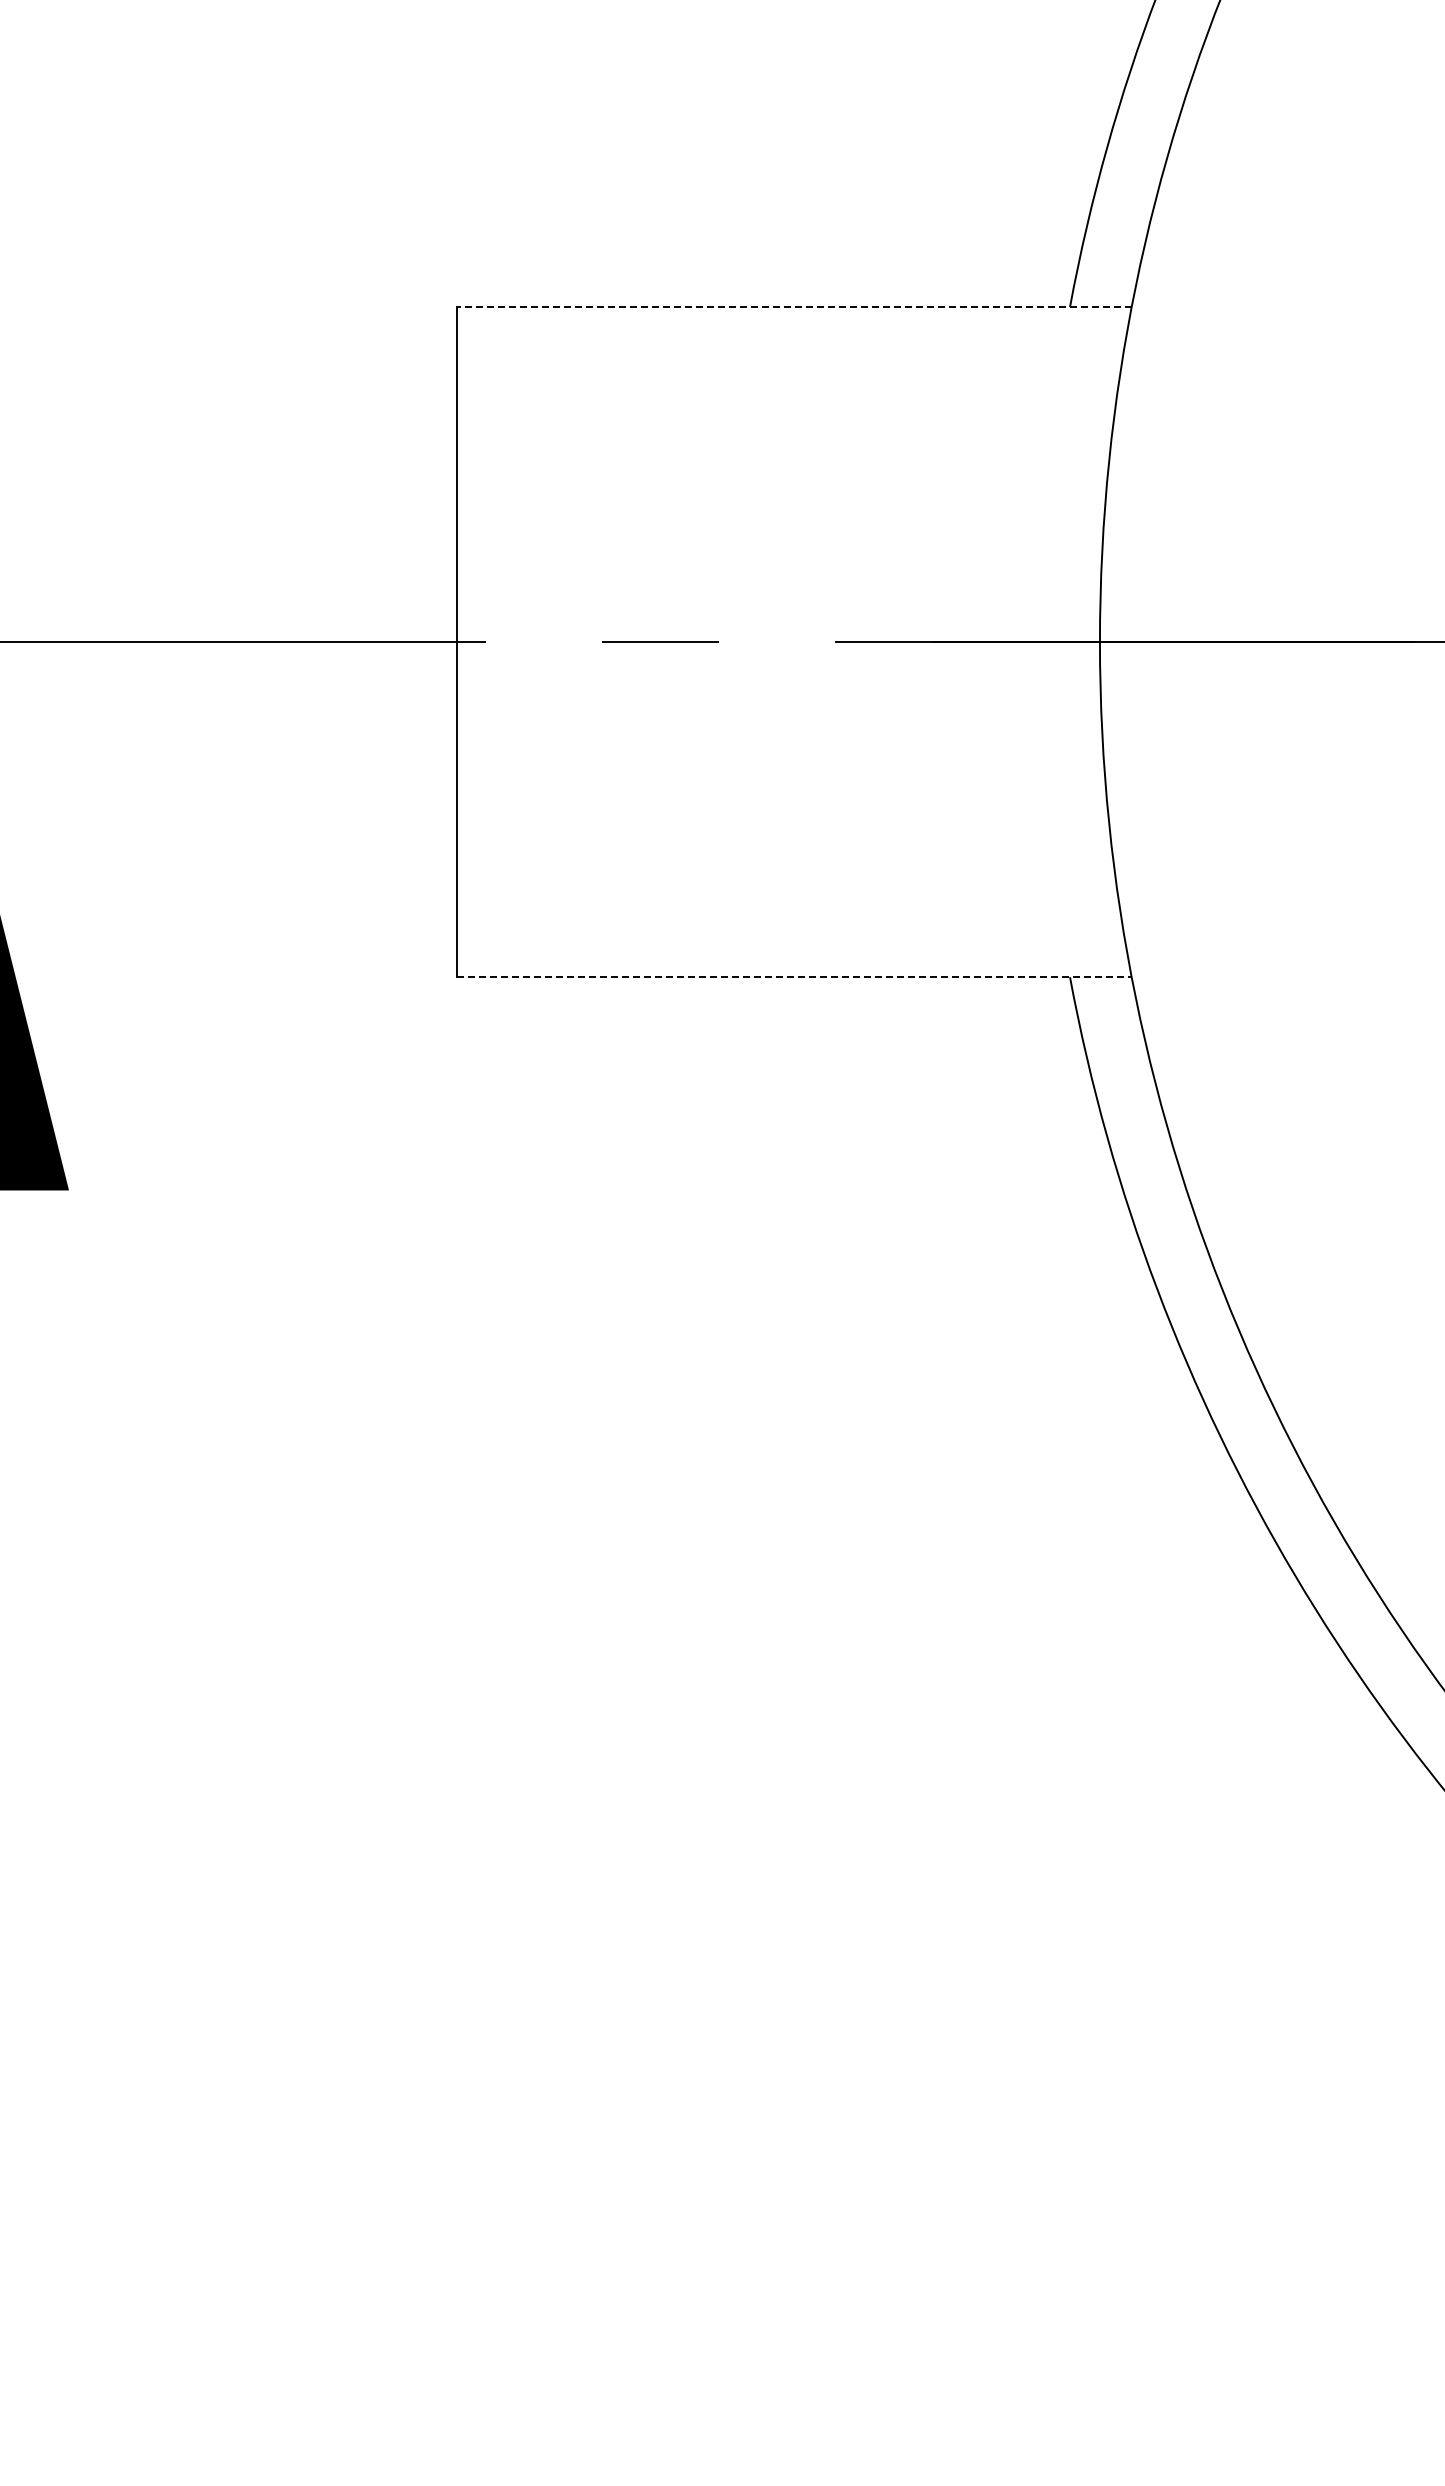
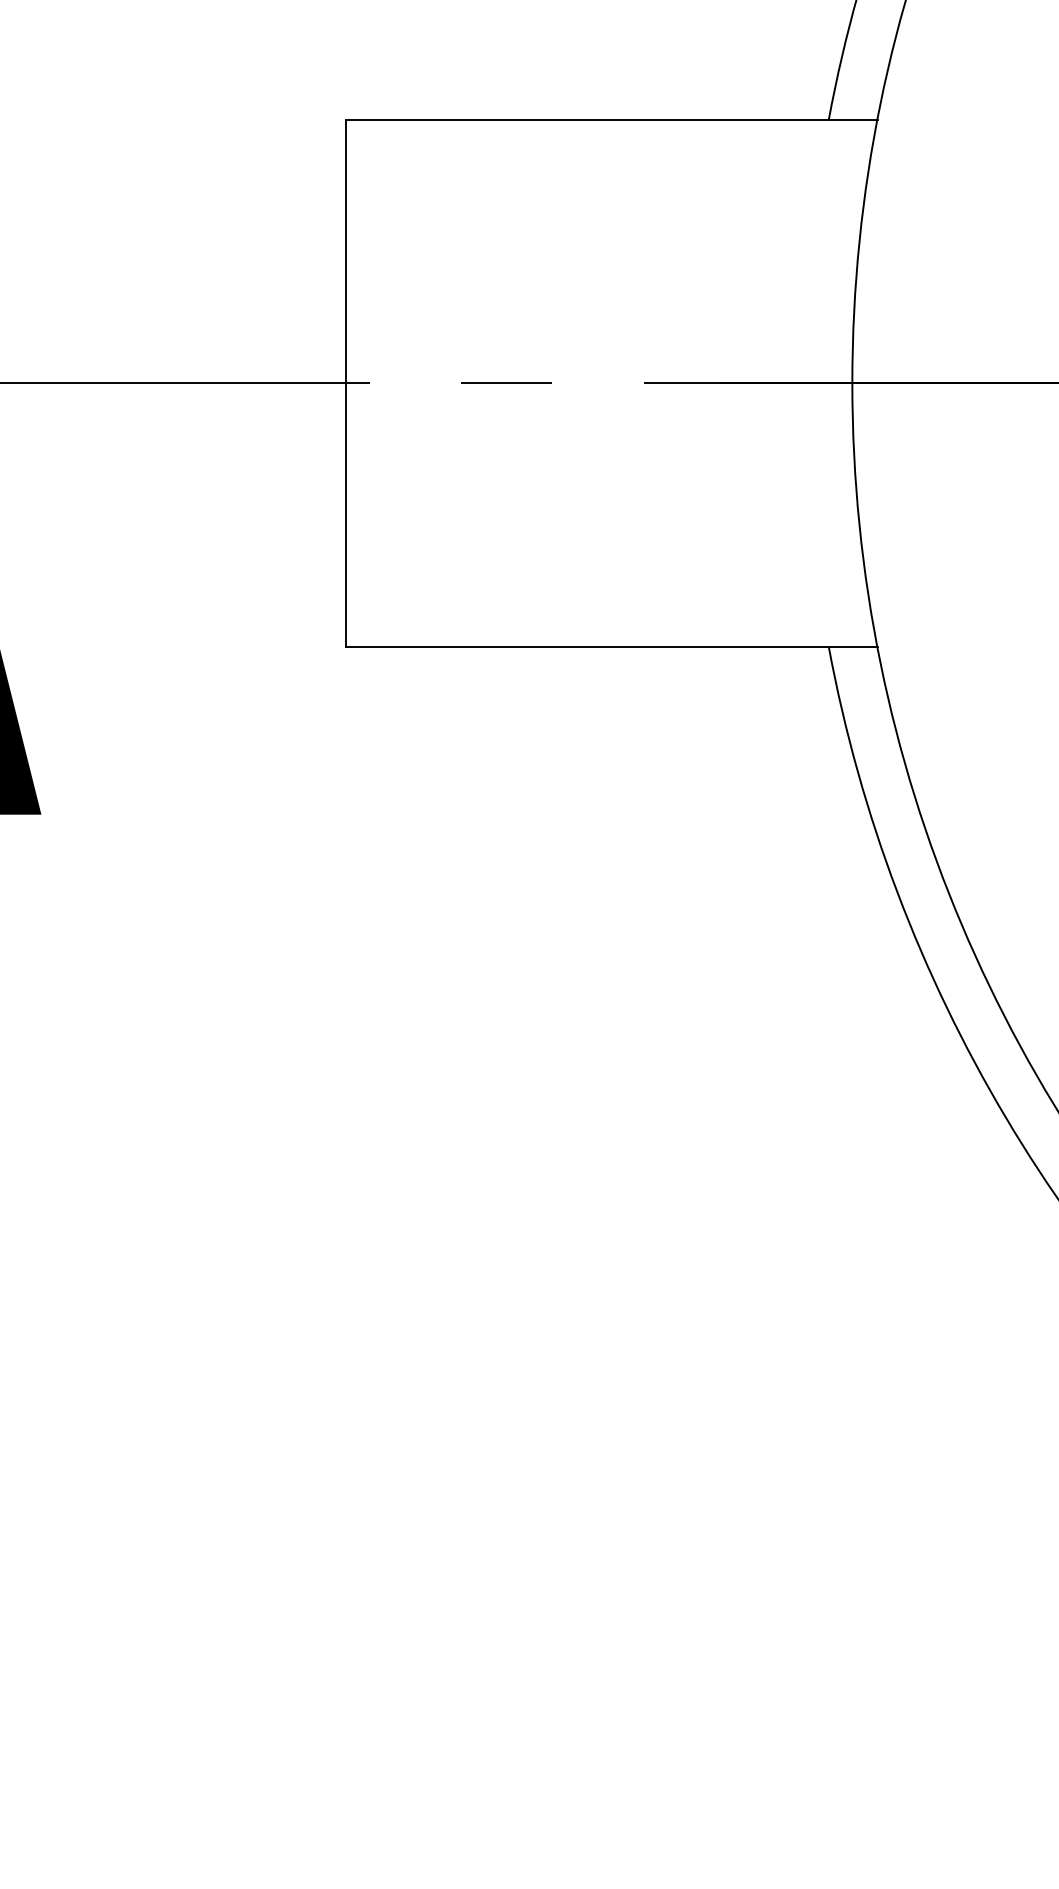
line: (794, 307) -> (612, 120), dashed -> solid
line: (794, 977) -> (612, 647), dashed -> solid

